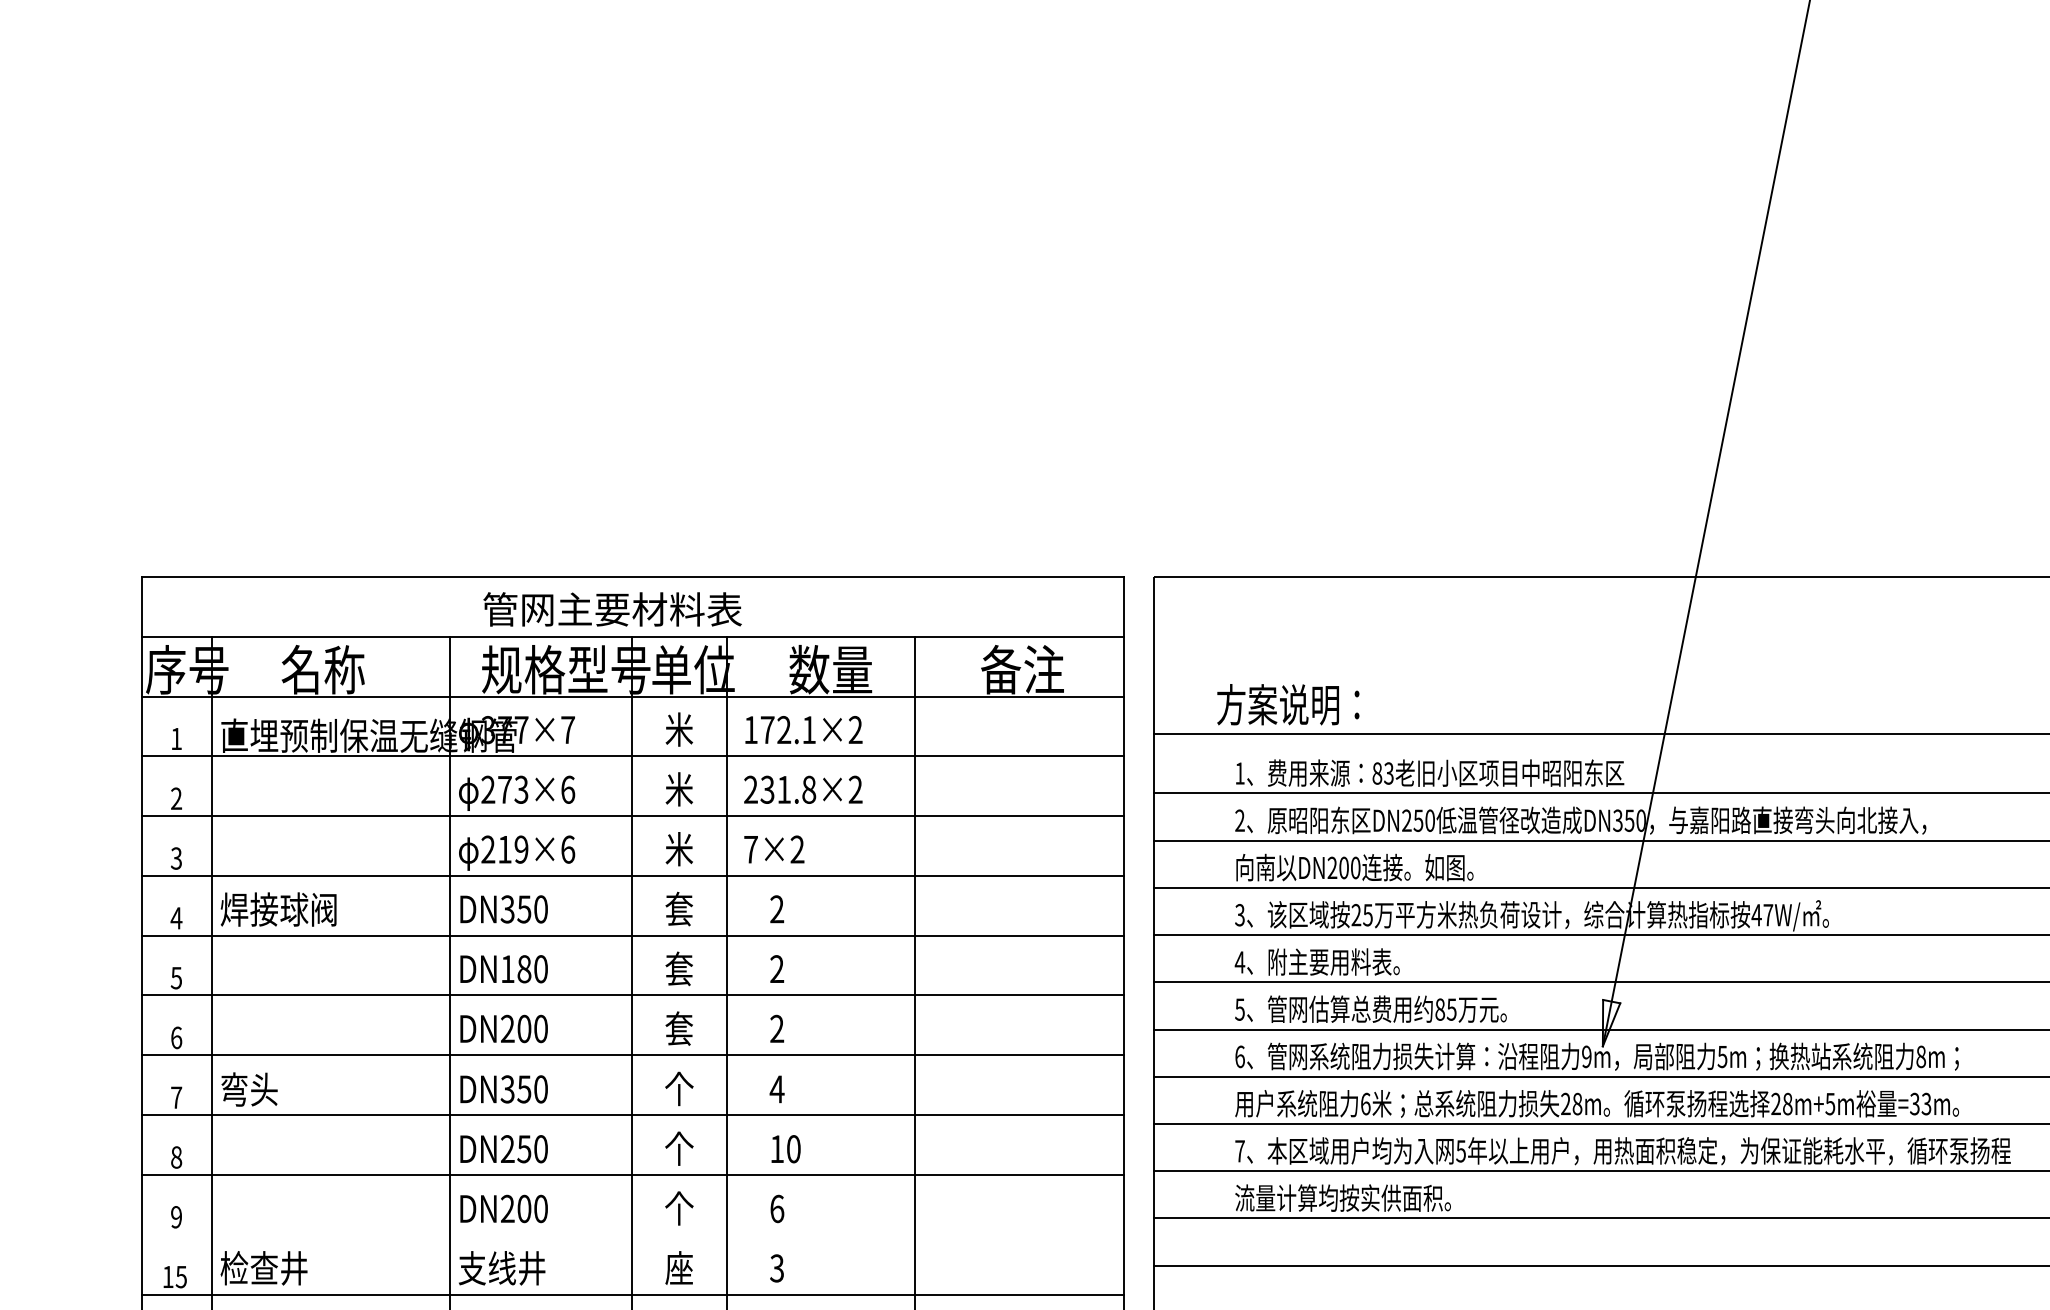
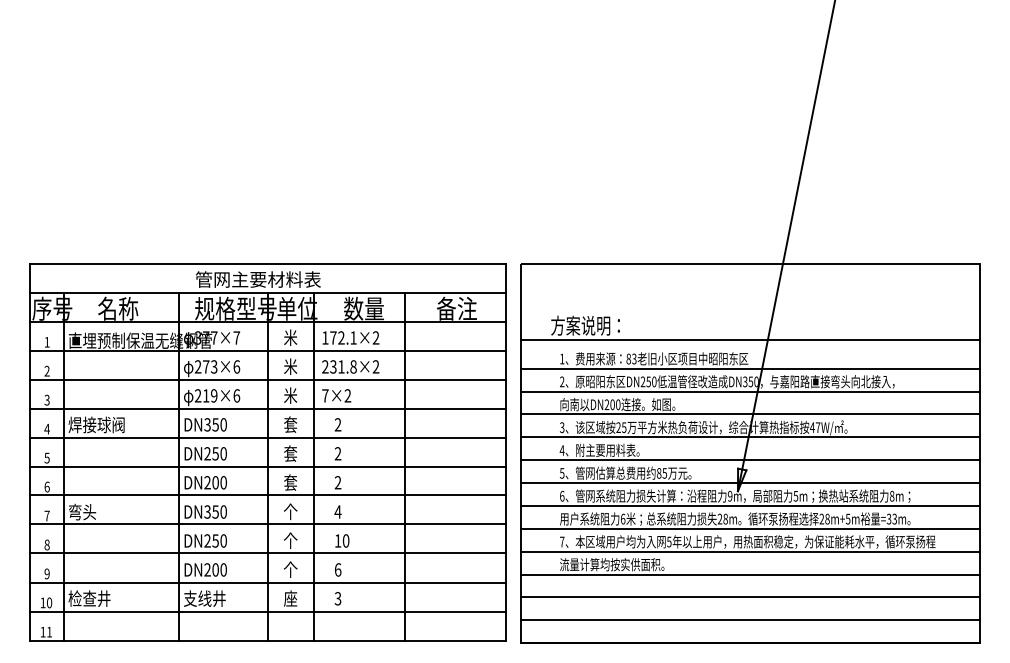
text: (515, 968) -> (211, 453), DN180 -> DN250
line: (631, 1234) -> (267, 582), added
text: (181, 1276) -> (49, 602), 15 -> 10

